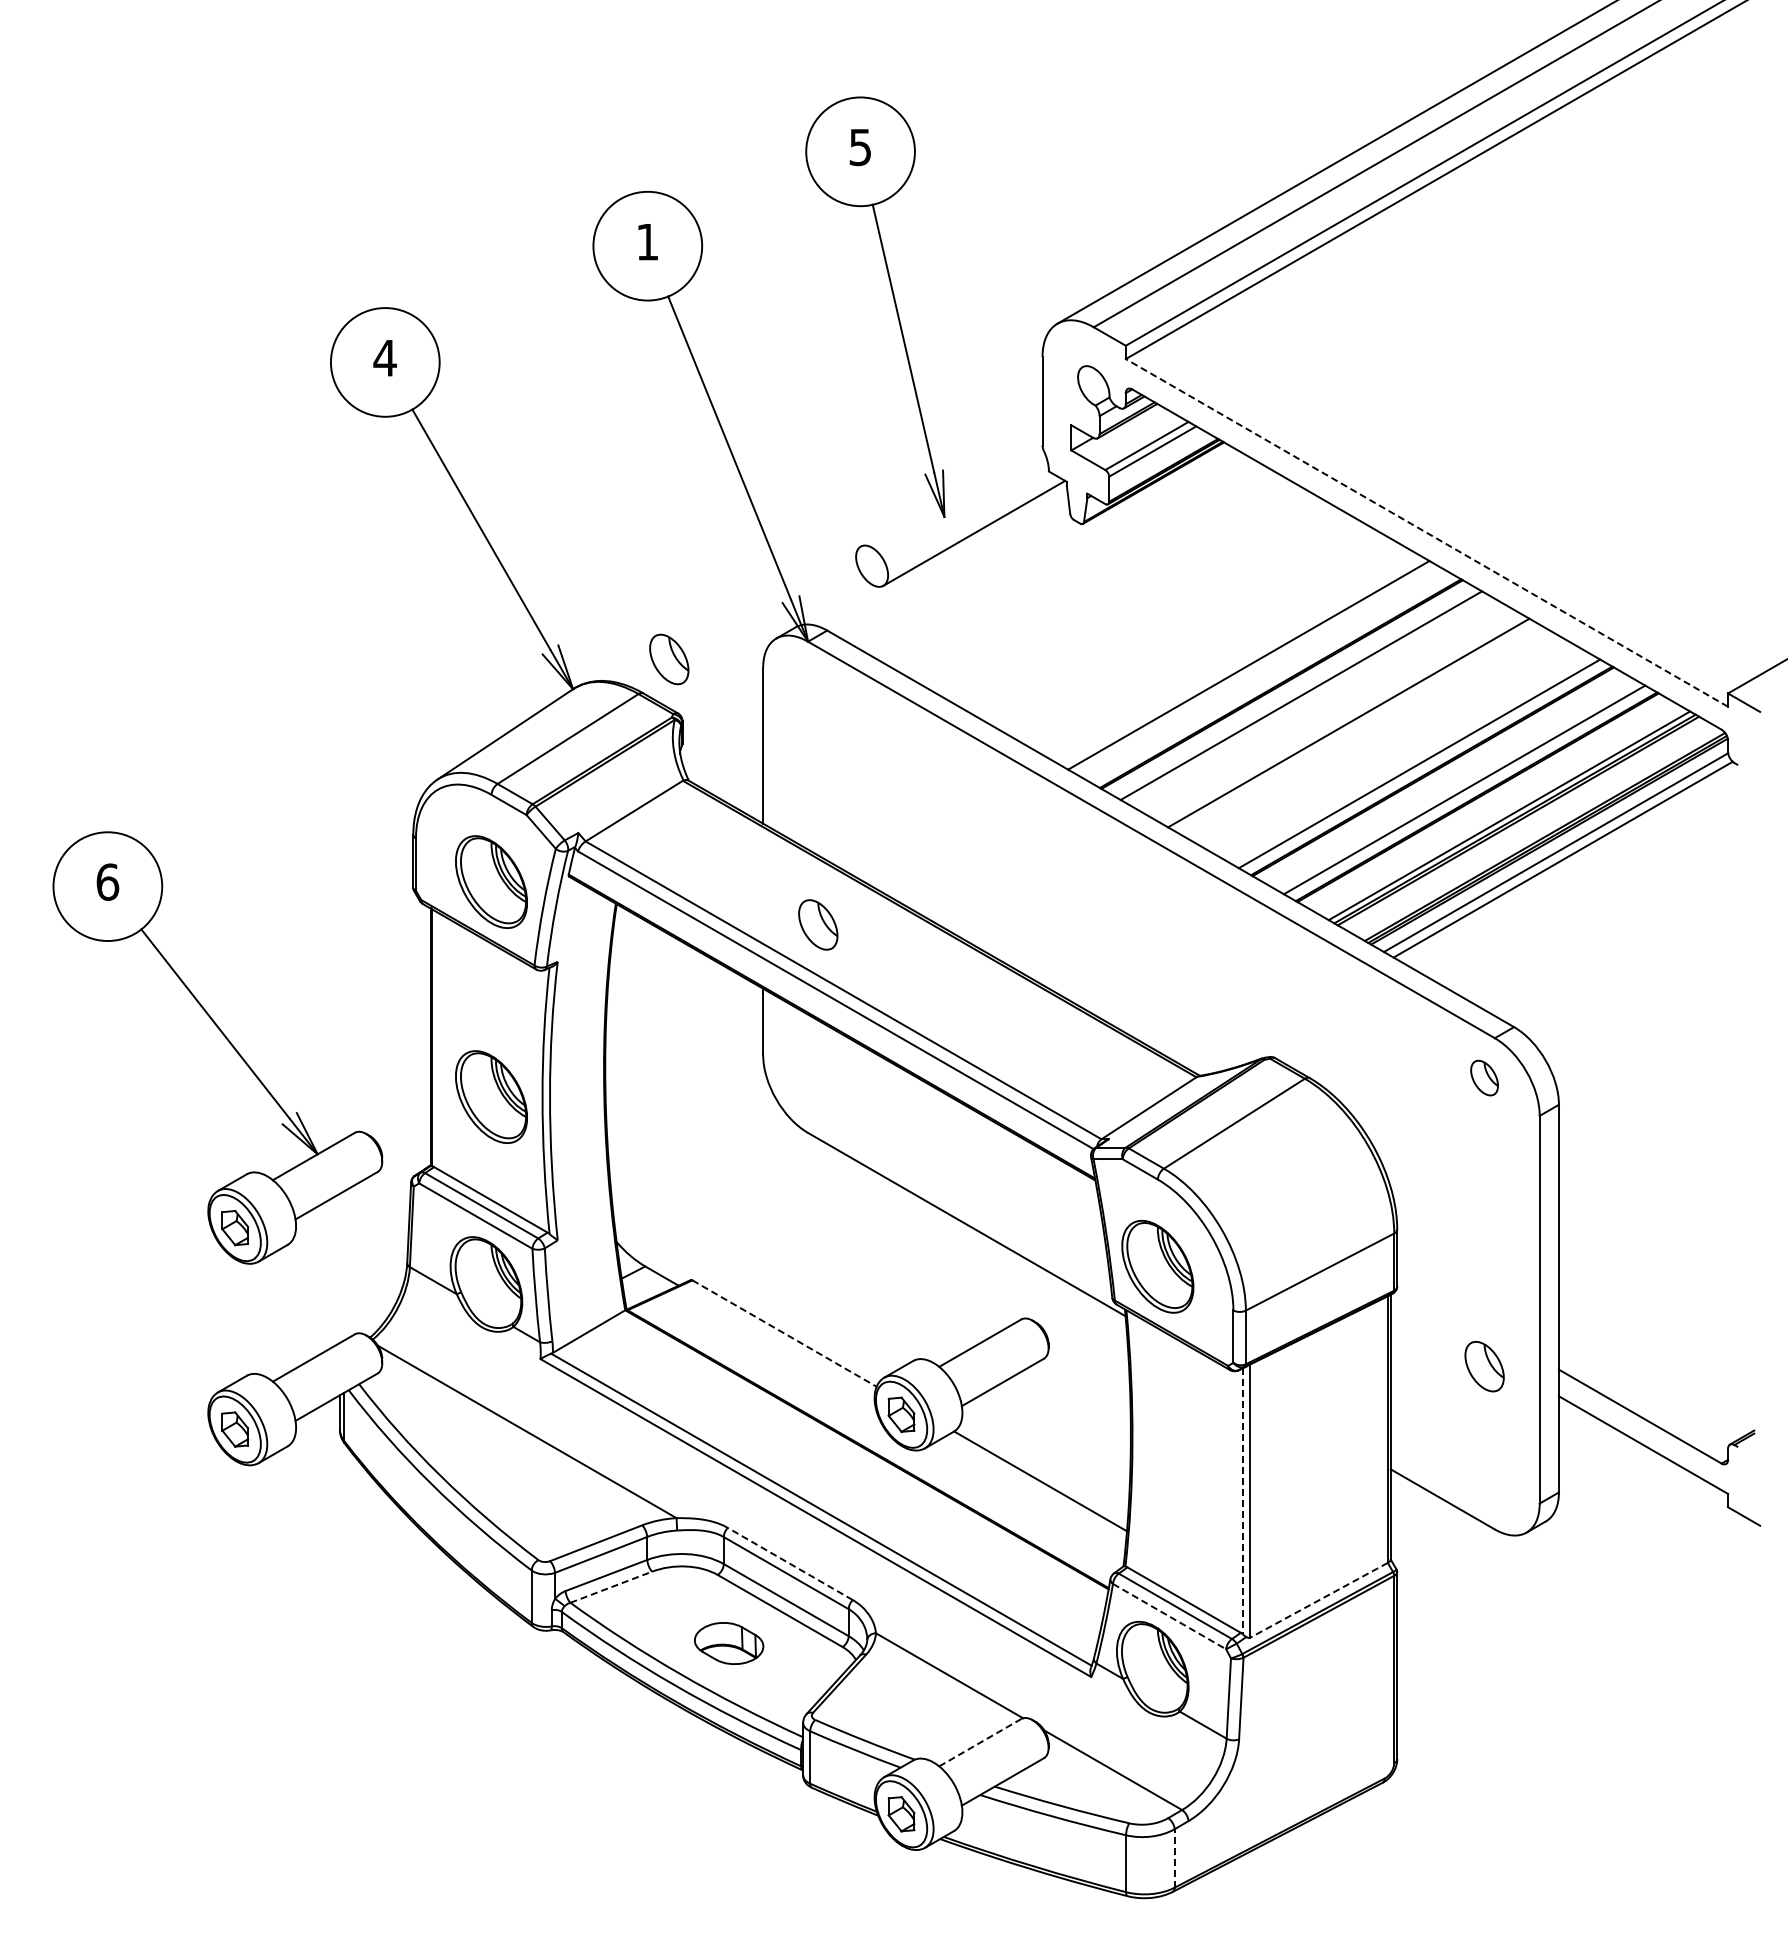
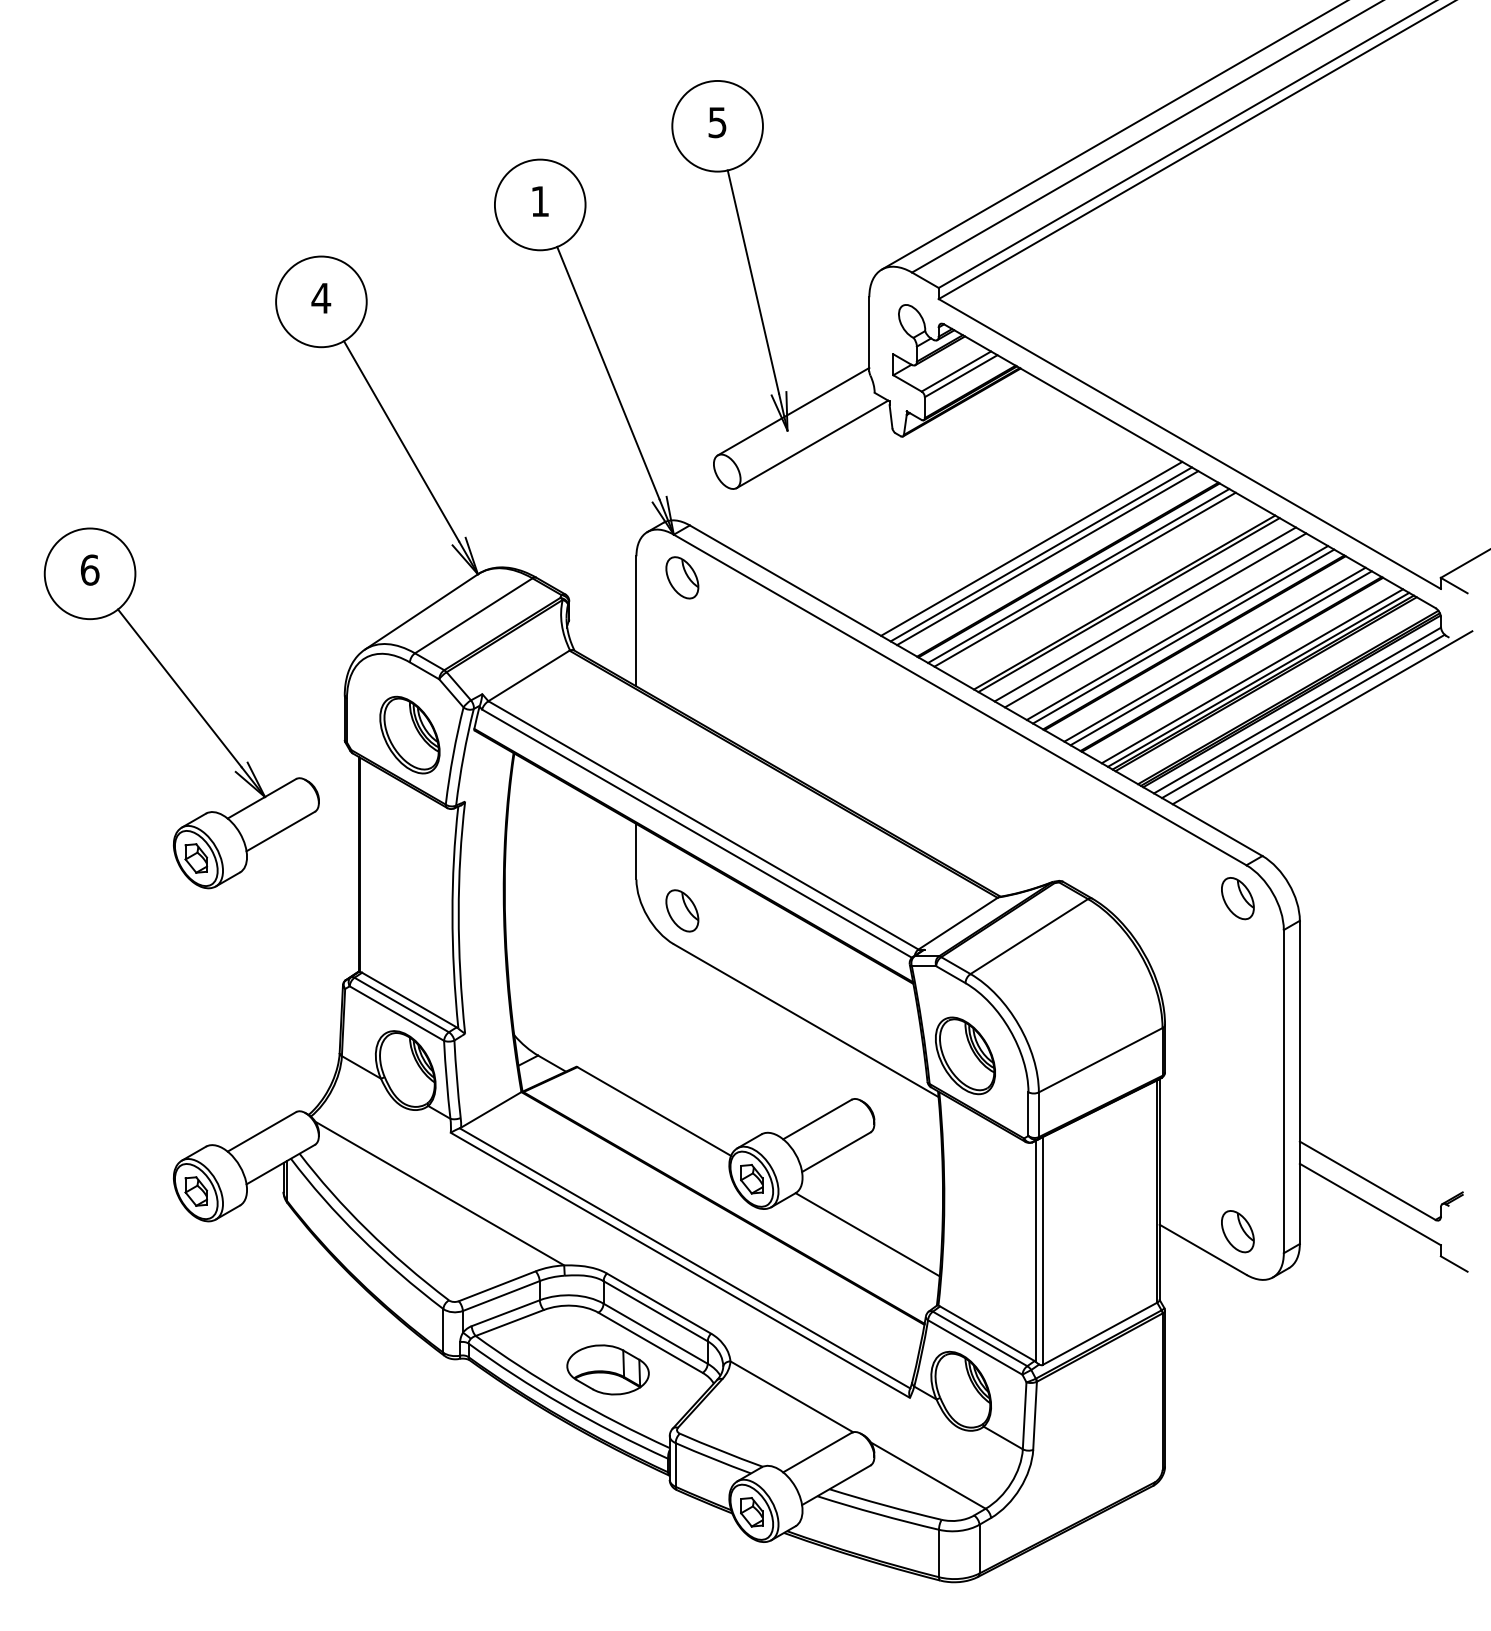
line: (951, 493) -> (793, 411), added
line: (1426, 532) -> (1189, 443), dashed -> solid
line: (1236, 658) -> (1031, 548), added
part: (669, 659) -> (682, 577), moved
line: (1256, 669) -> (1047, 557), added
line: (1293, 690) -> (1078, 575), added
line: (1353, 725) -> (1128, 604), added
line: (1373, 737) -> (1145, 614), added
line: (1385, 744) -> (1155, 620), added
line: (1411, 759) -> (1176, 632), added
line: (1456, 785) -> (1214, 654), added
line: (1501, 811) -> (1251, 676), added
line: (1585, 860) -> (1322, 717), added
part: (818, 924) -> (682, 910), moved
part: (225, 1038) -> (188, 700), moved
part: (1484, 1077) -> (1237, 898), size x1.43
part: (491, 1096) -> (409, 913), removed
line: (784, 1333) -> (654, 1111), dashed -> solid
part: (1484, 1366) -> (1237, 1231), moved
line: (1242, 1501) -> (1036, 1251), dashed -> solid
line: (789, 1563) -> (658, 1303), dashed -> solid
line: (611, 1587) -> (509, 1323), dashed -> solid
line: (1318, 1600) -> (1099, 1334), dashed -> solid
line: (1170, 1616) -> (976, 1347), dashed -> solid
part: (728, 1643) -> (607, 1369), size x1.43
line: (980, 1742) -> (817, 1452), dashed -> solid
line: (1174, 1857) -> (979, 1548), dashed -> solid

